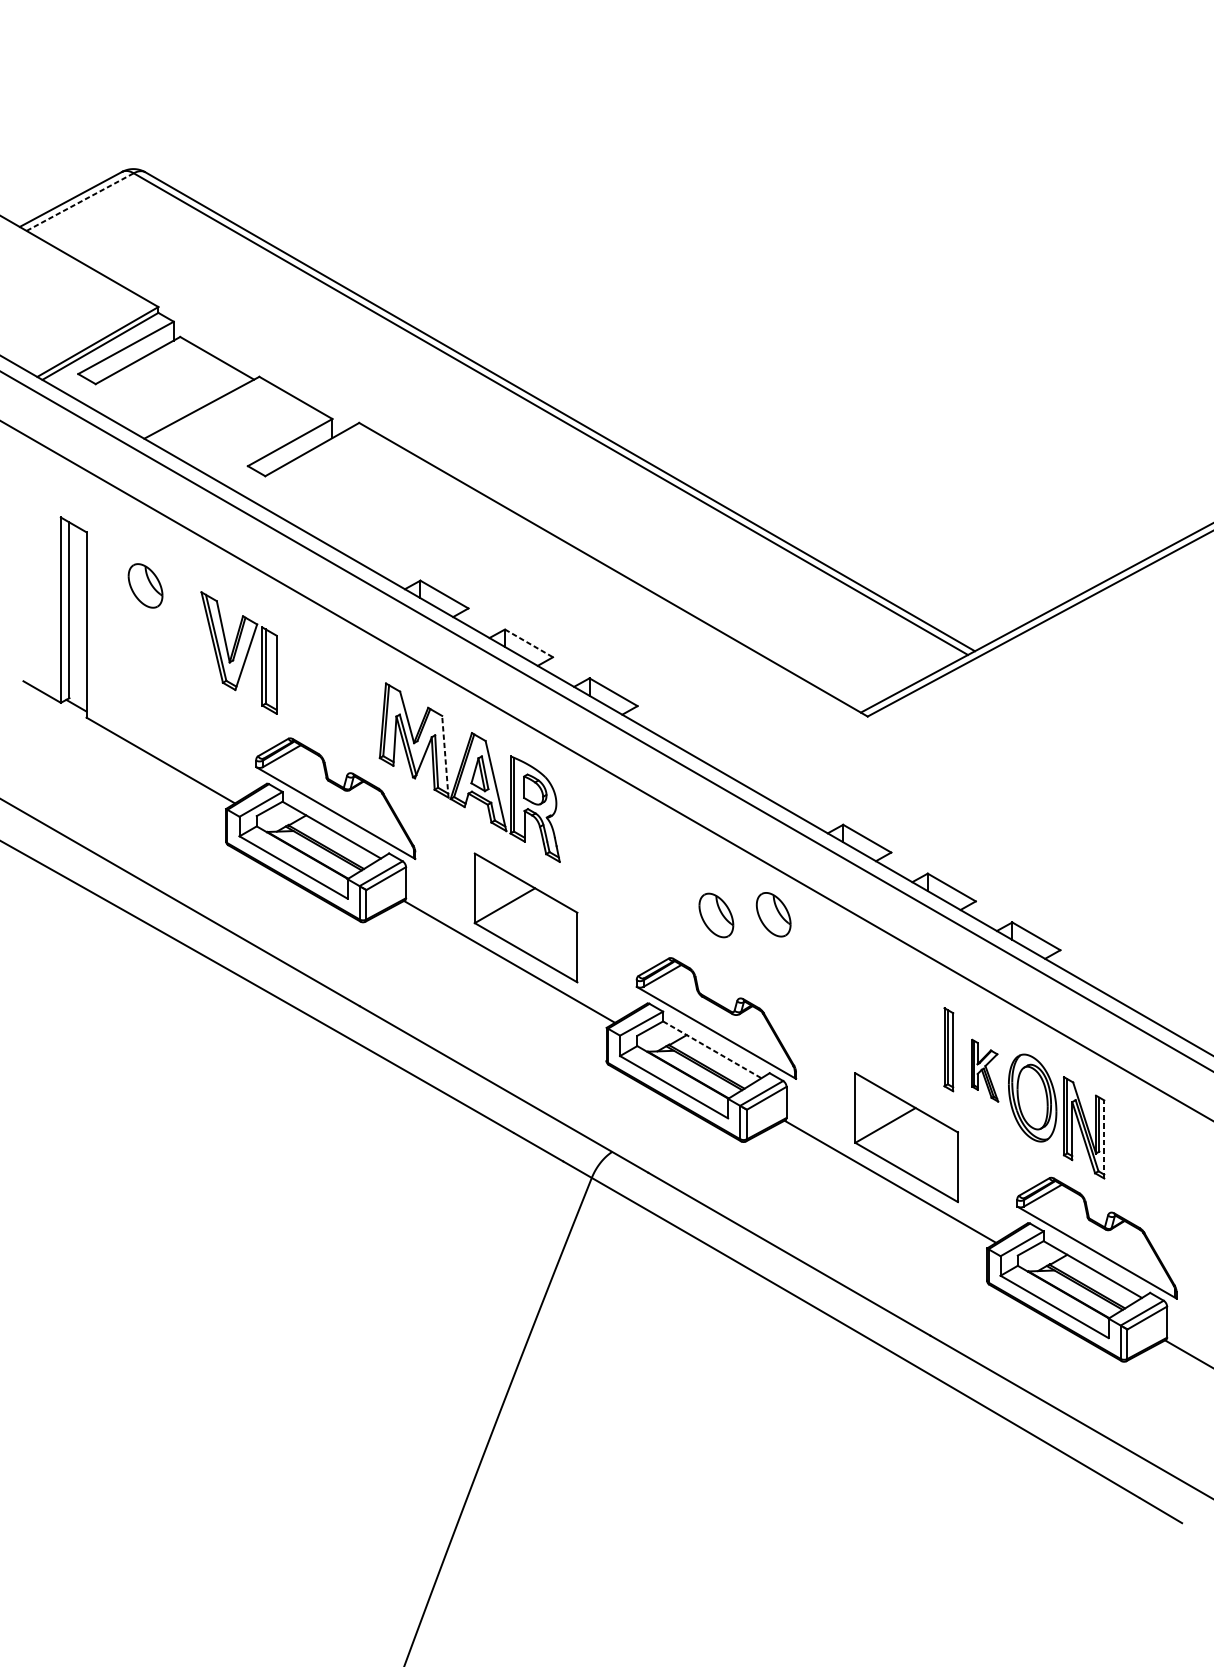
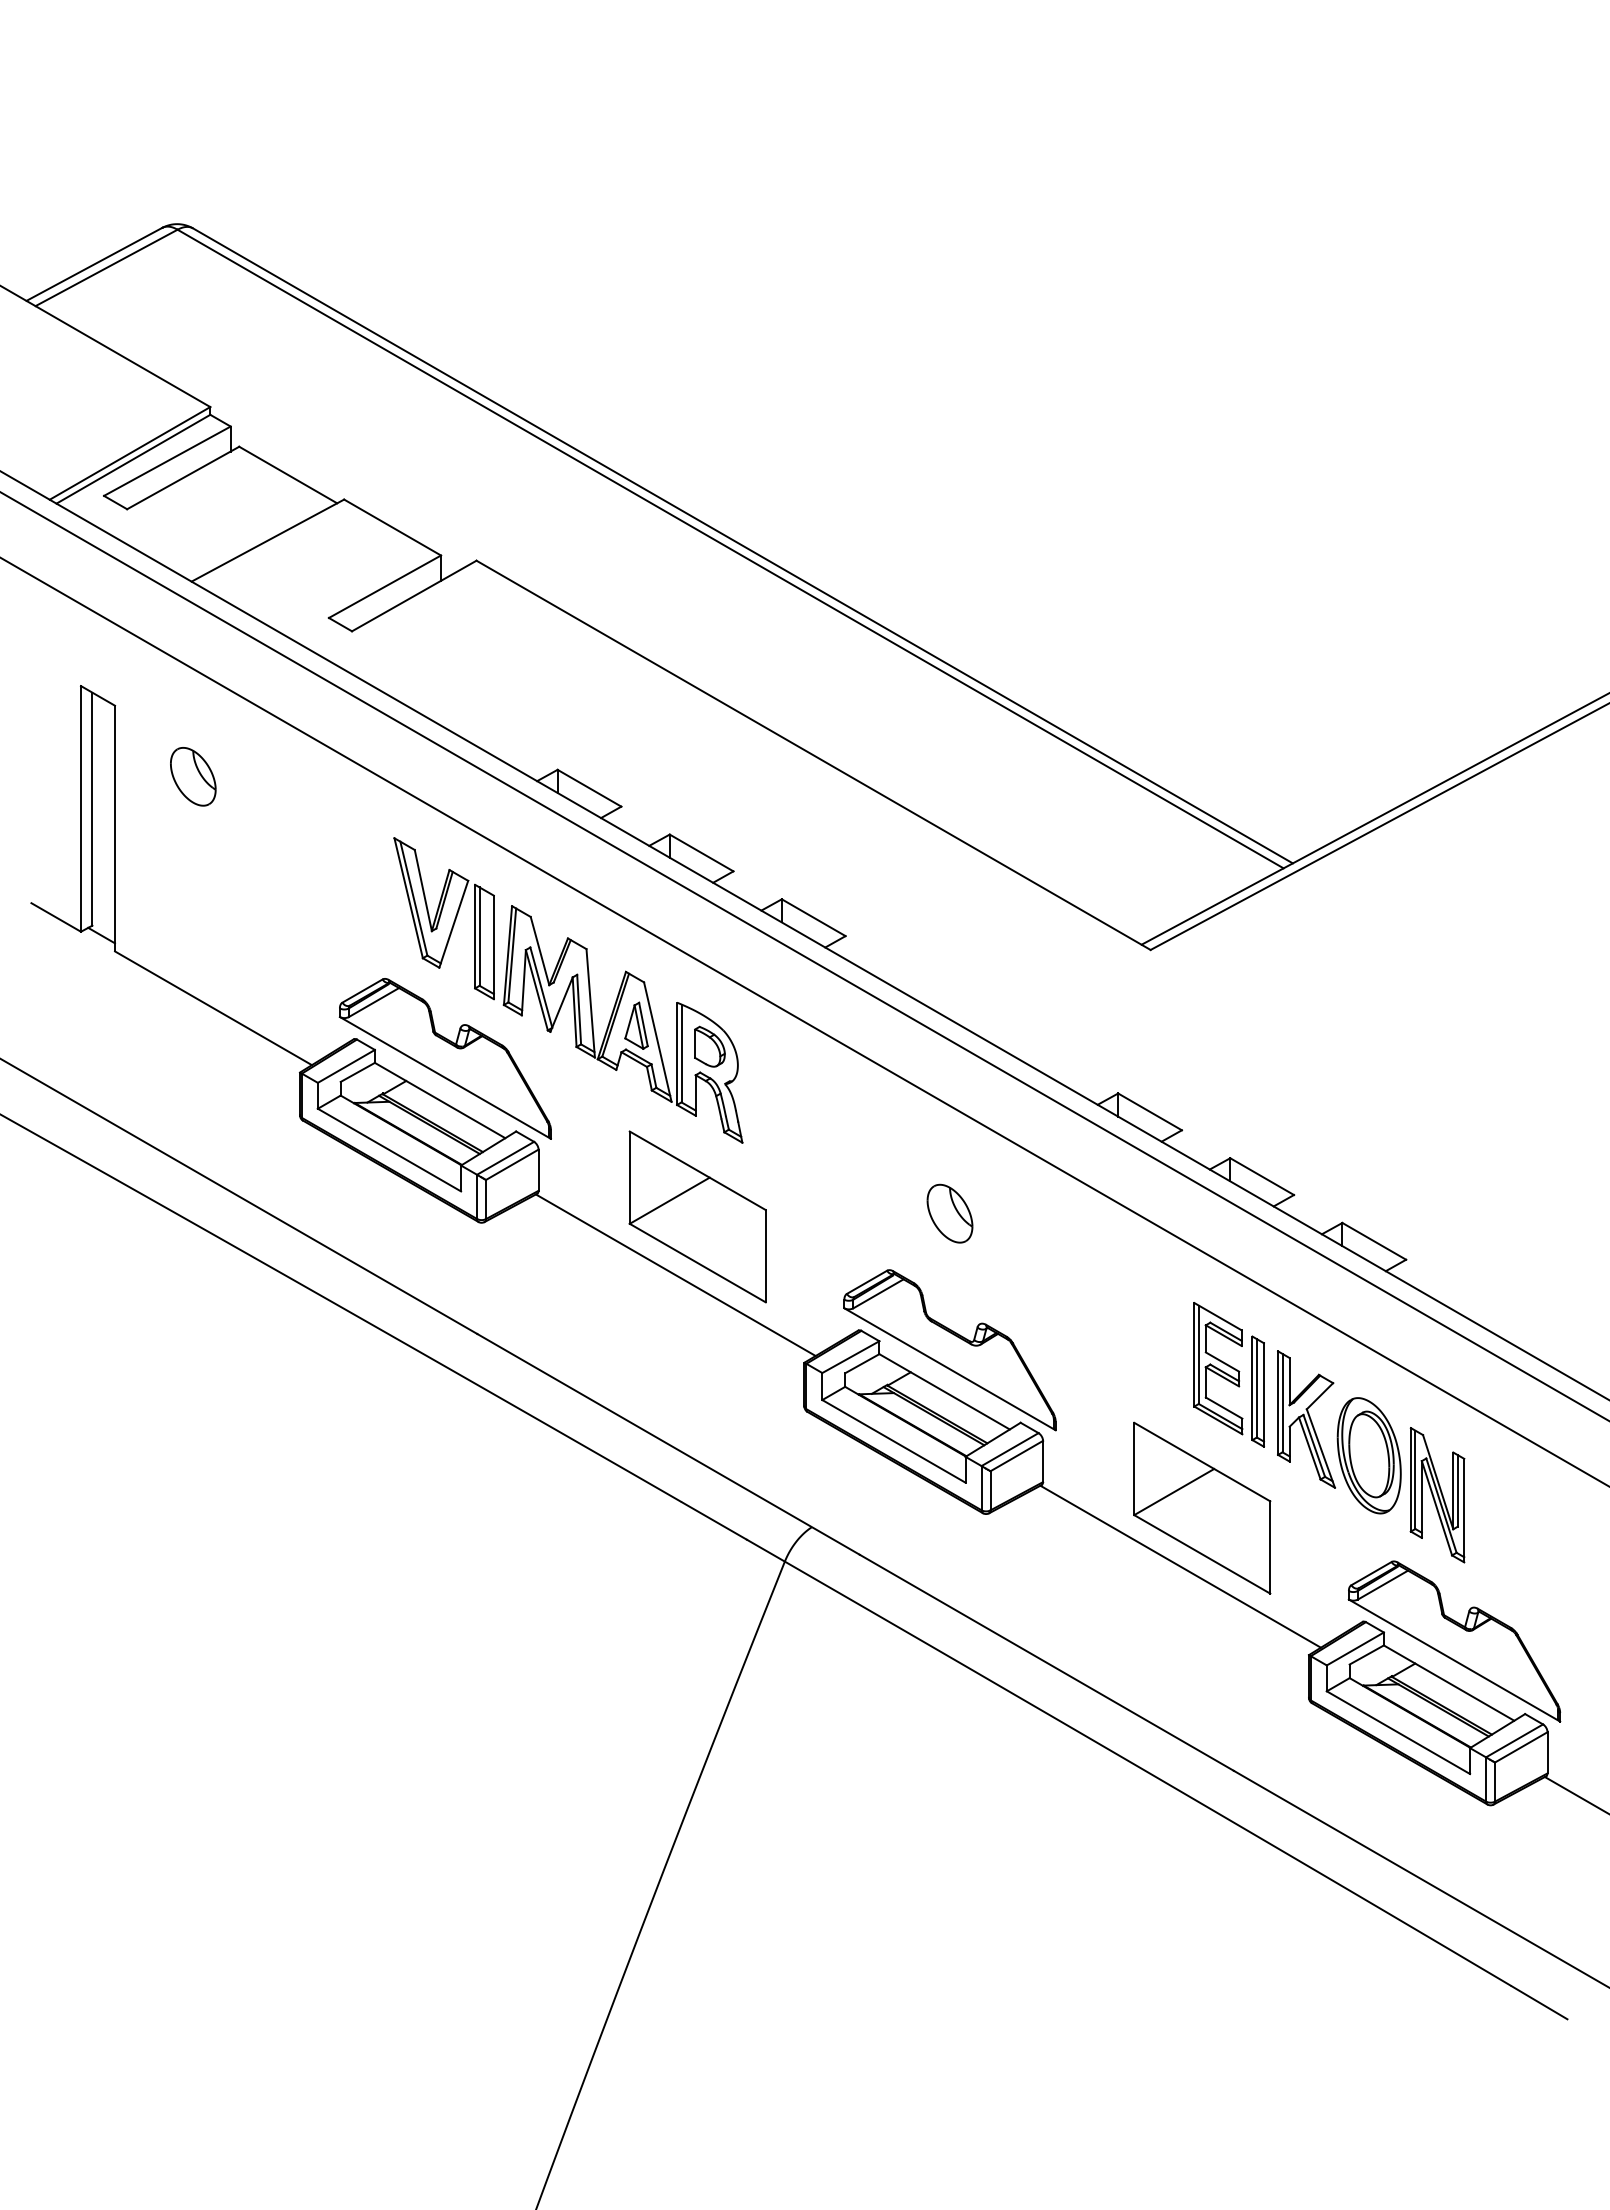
line: (80, 201) -> (106, 267), dashed -> solid
line: (528, 643) -> (701, 852), dashed -> solid
part: (238, 652) -> (443, 918), moved
line: (445, 756) -> (590, 1002), dashed -> solid
part: (773, 914) -> (1025, 1212), removed
part: (918, 1032) -> (1218, 1368), added
line: (712, 1050) -> (945, 1392), dashed -> solid
part: (985, 1070) -> (1306, 1419), size x1.67
line: (1104, 1139) -> (1464, 1510), dashed -> solid

